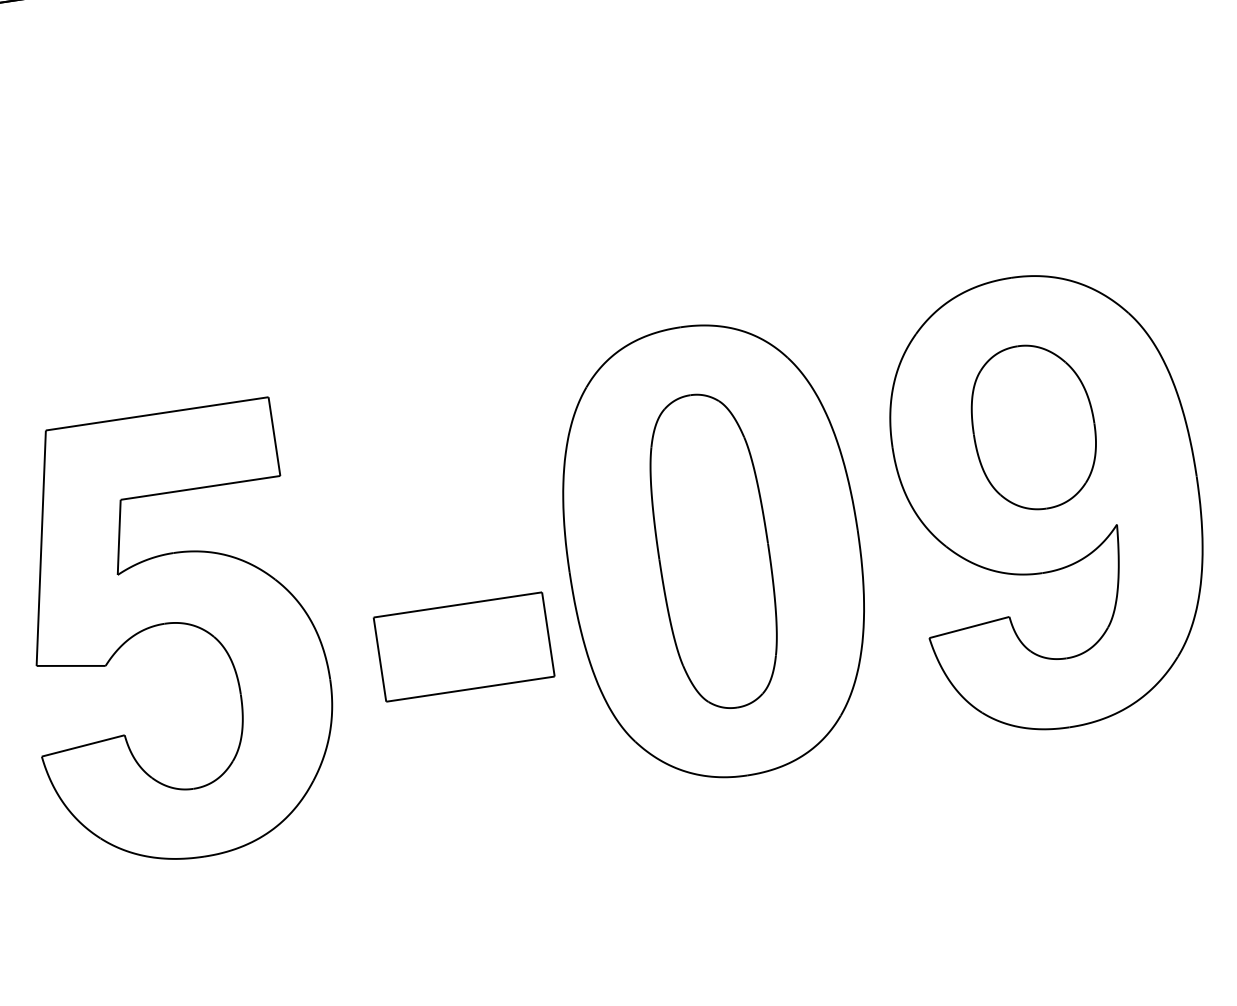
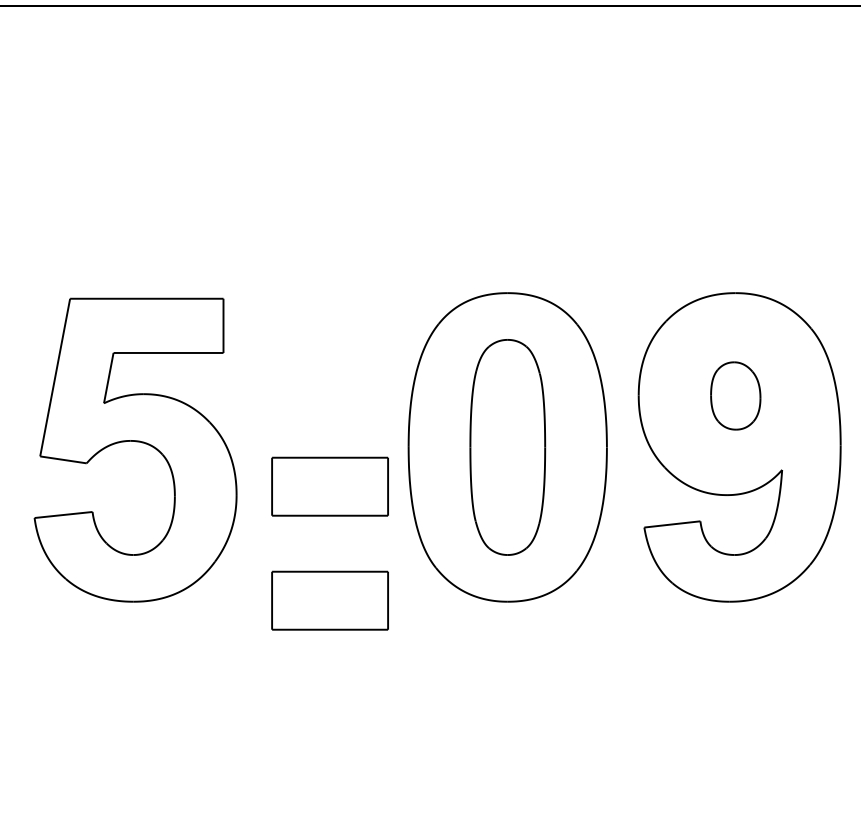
part: (1033, 426) -> (735, 395), size x0.6
part: (487, 812) -> (329, 600), added

